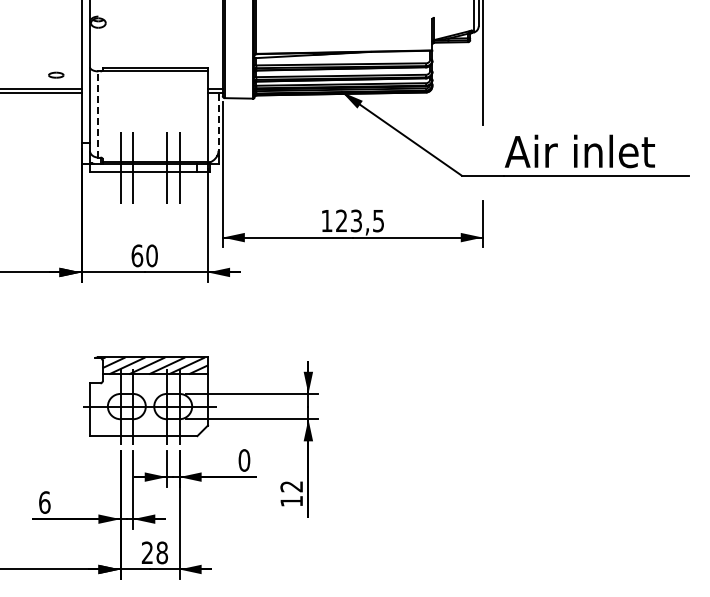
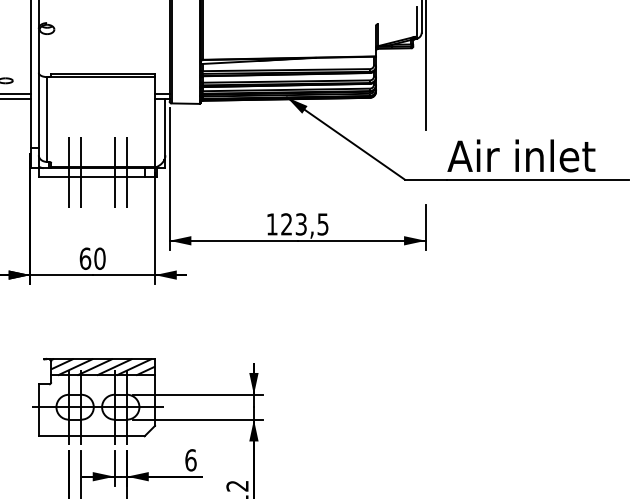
line: (98, 114) -> (47, 119), dashed -> solid
line: (218, 123) -> (165, 128), dashed -> solid
text: (244, 460) -> (191, 460), 0 -> 6

